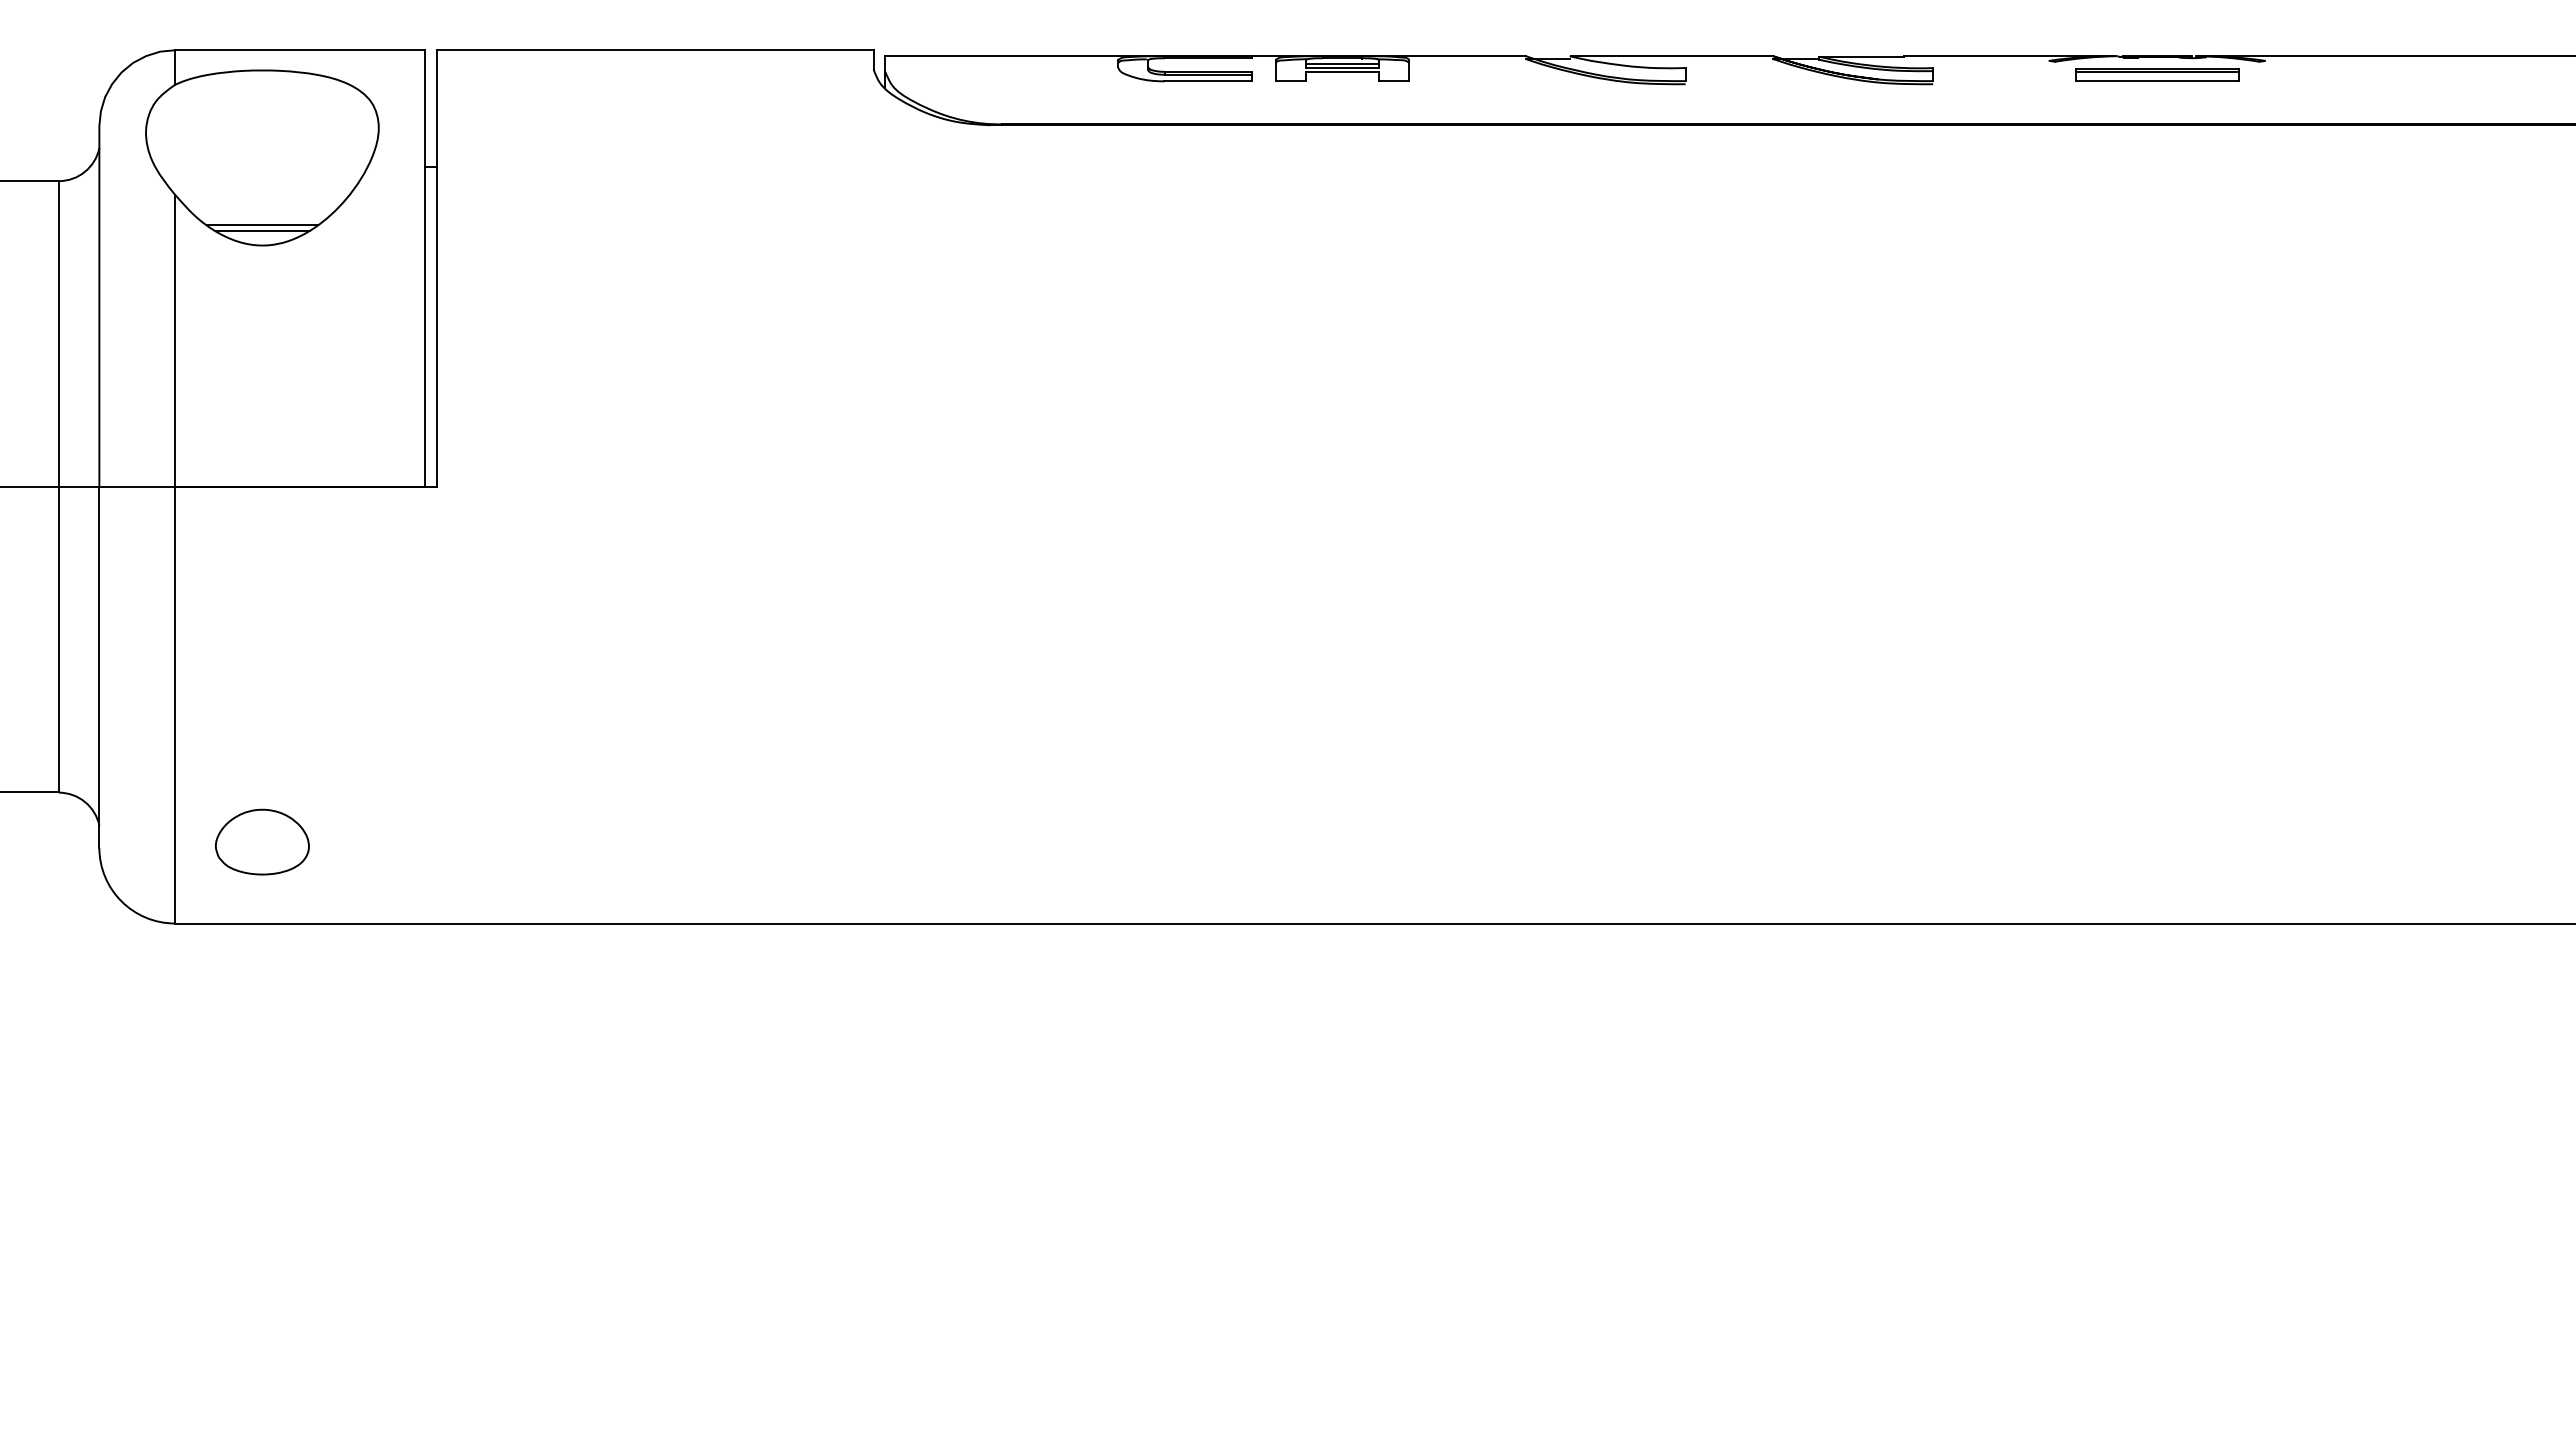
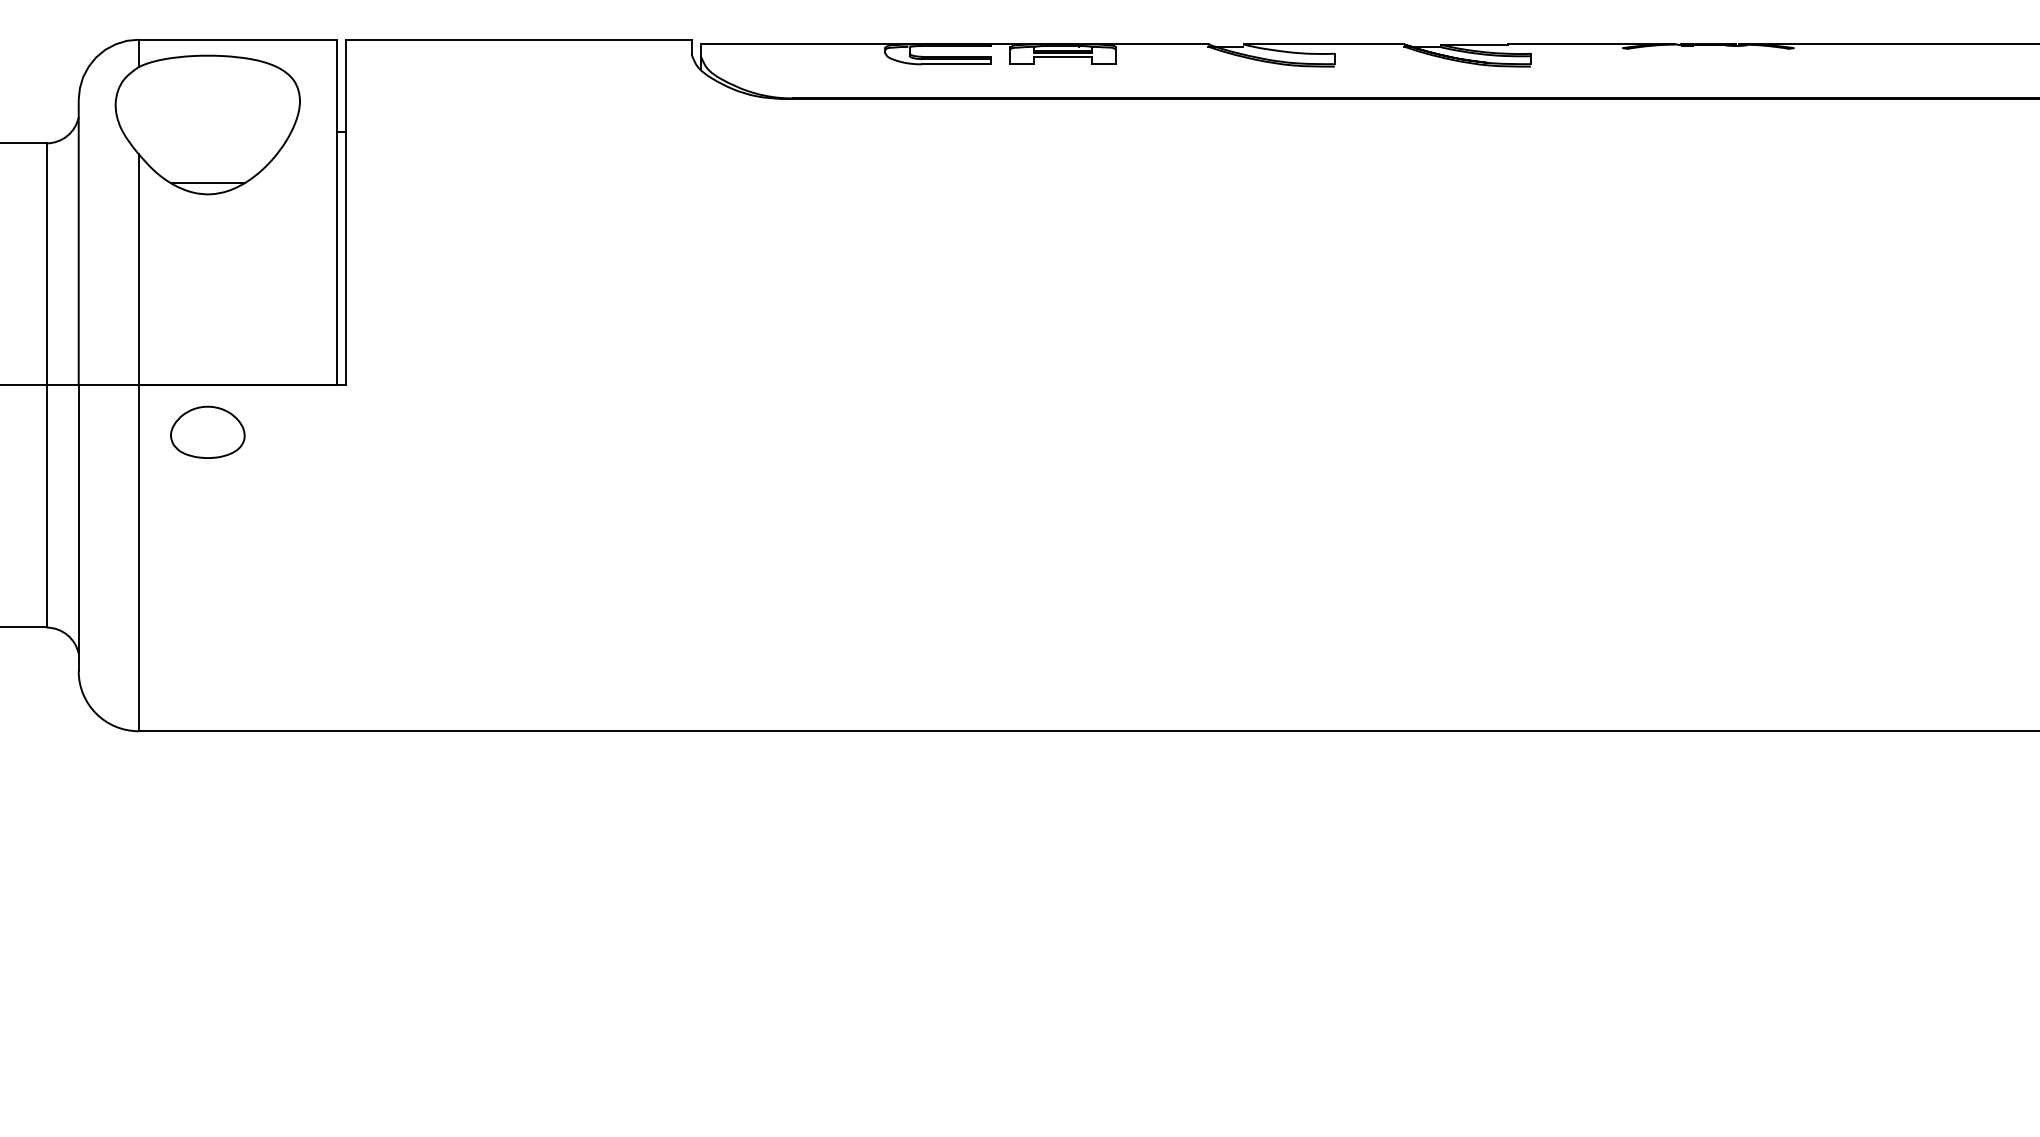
part: (2157, 74) -> (1708, 58), removed
line: (262, 224) -> (207, 177), removed
part: (262, 841) -> (207, 431), moved

